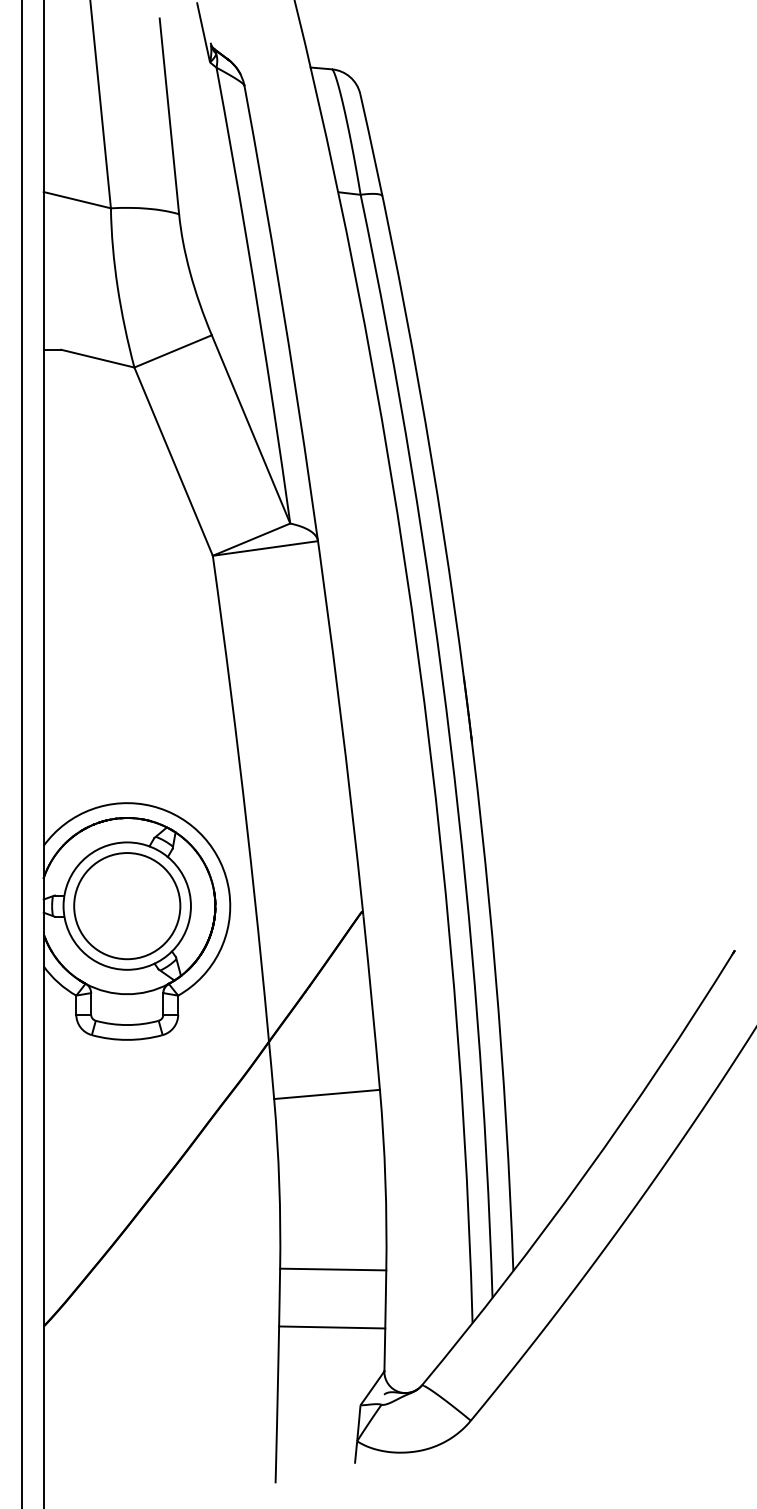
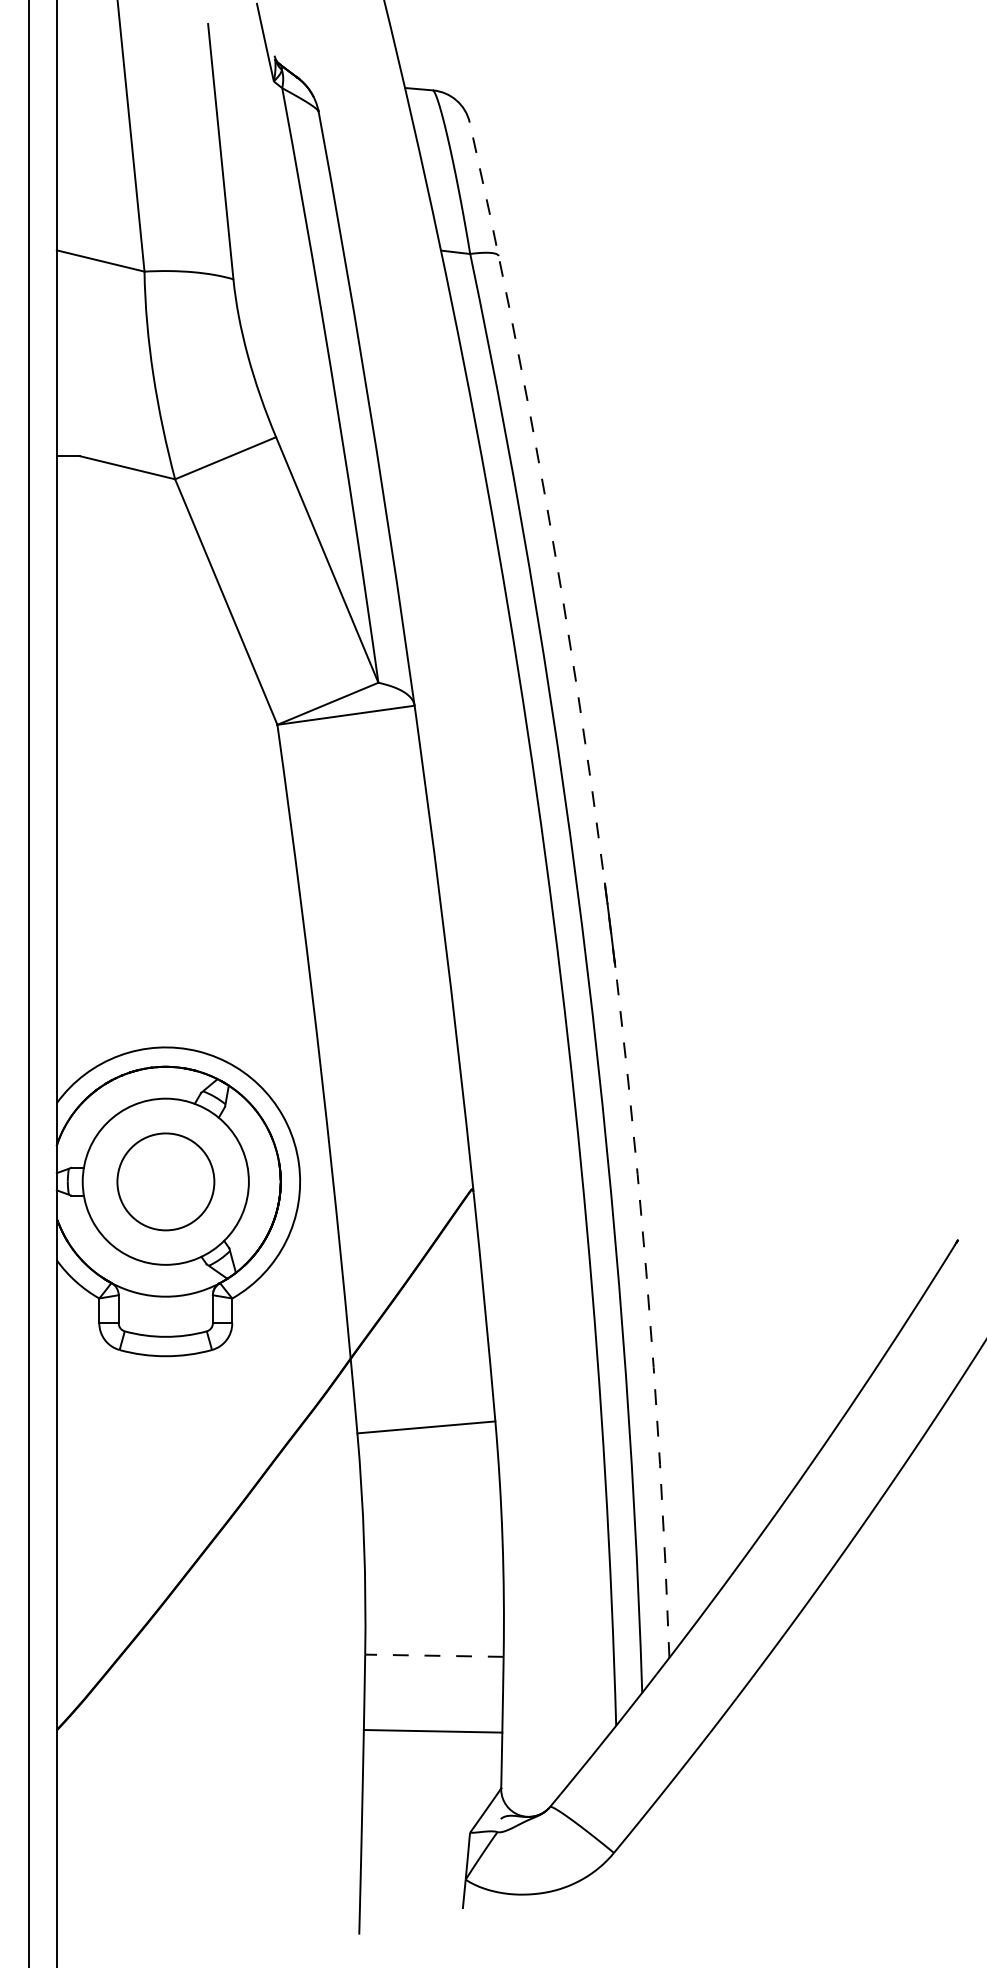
arc: (464, 679) -> (605, 886), solid -> dashed
circle: (127, 906) -> (166, 1182), size x0.7
line: (332, 1269) -> (433, 1655), solid -> dashed

